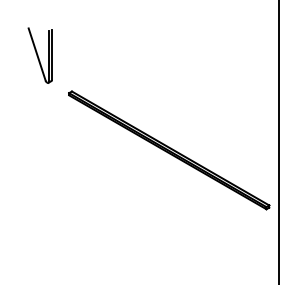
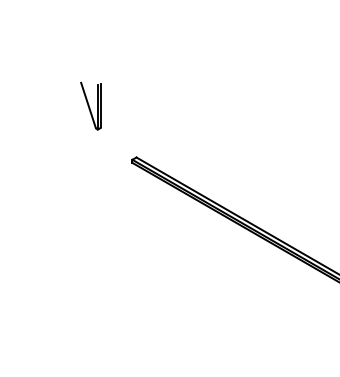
part: (39, 55) -> (90, 106), size x0.6

